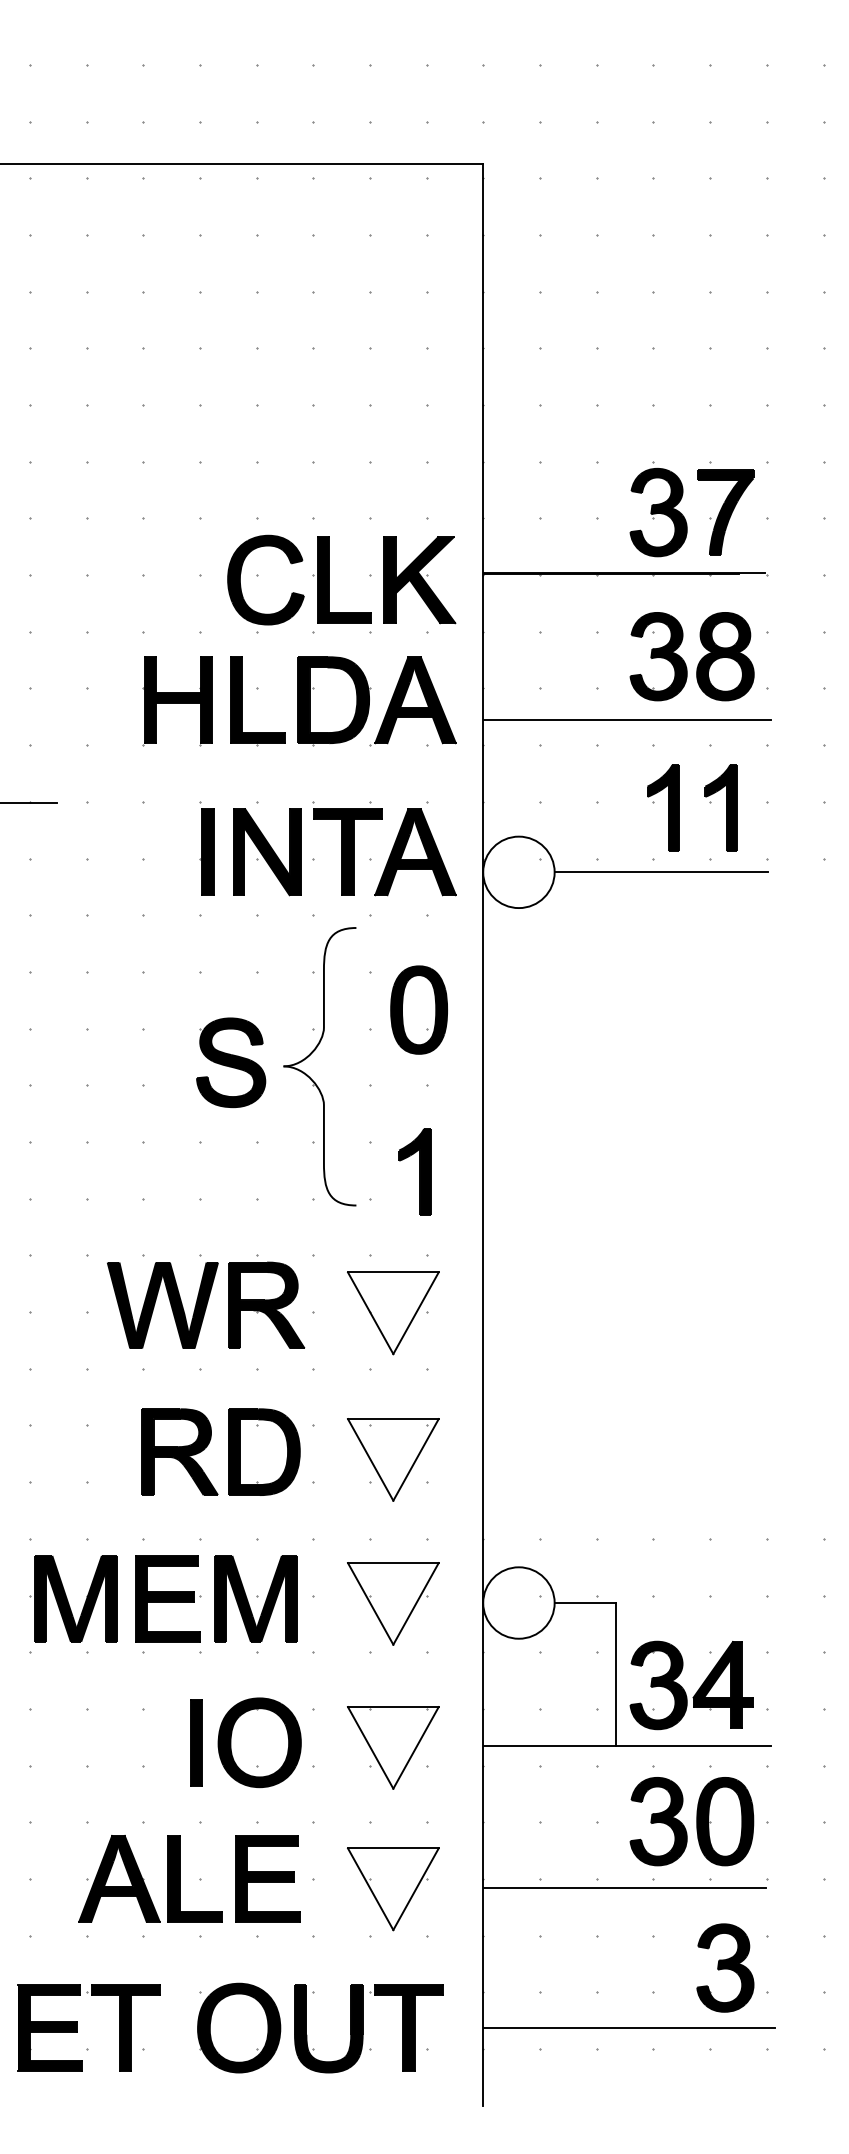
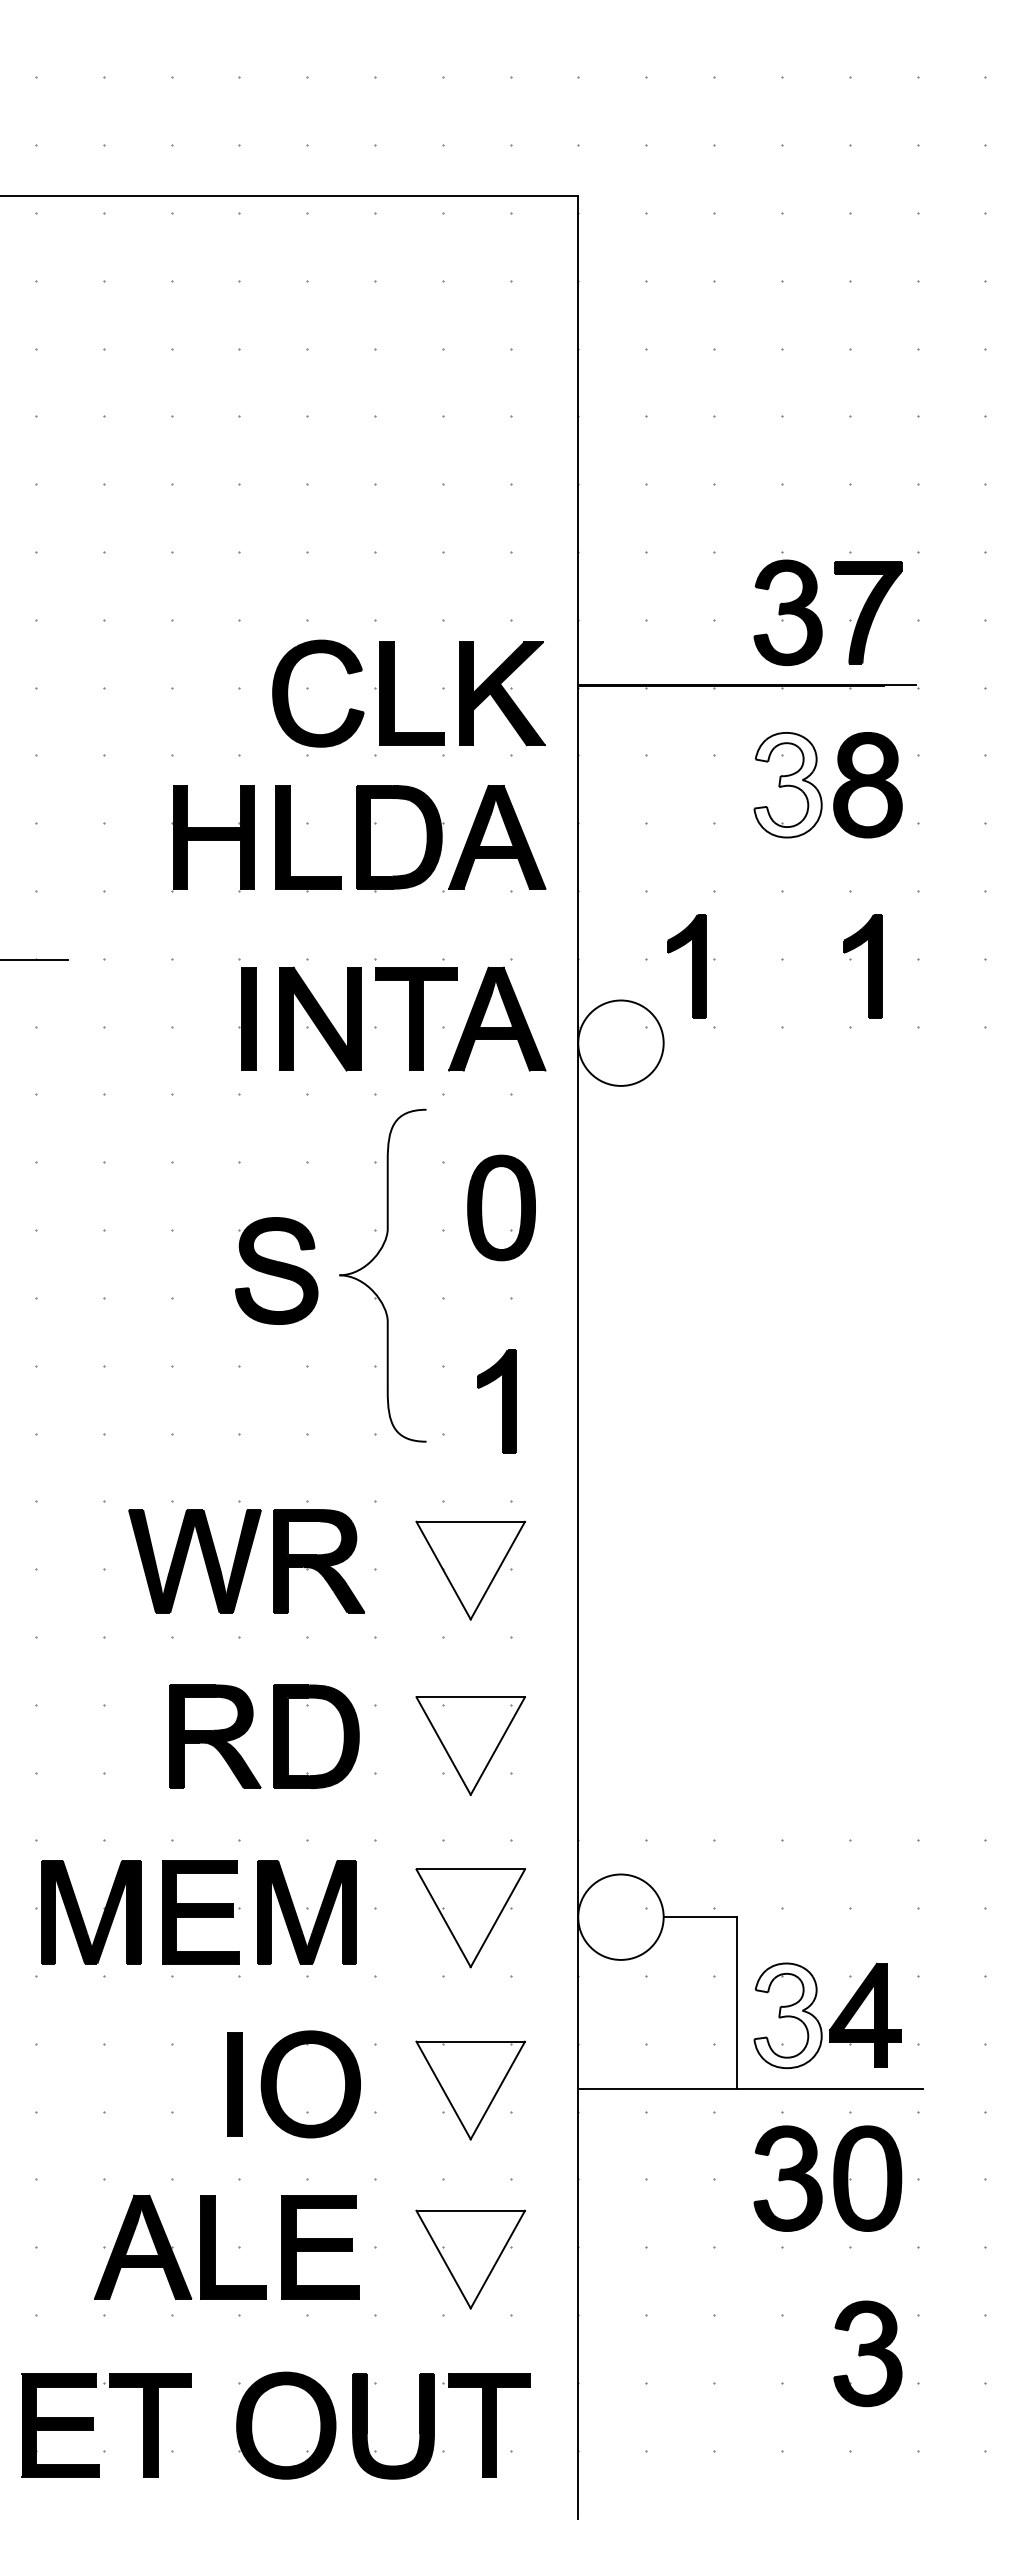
fill: (658, 656) -> (787, 784), removed
line: (627, 719) -> (750, 860), removed
part: (663, 808) -> (686, 966), moved
line: (660, 871) -> (790, 1042), removed
fill: (658, 1685) -> (787, 2015), removed
line: (624, 1887) -> (747, 2257), removed
line: (629, 2027) -> (753, 2425), removed

